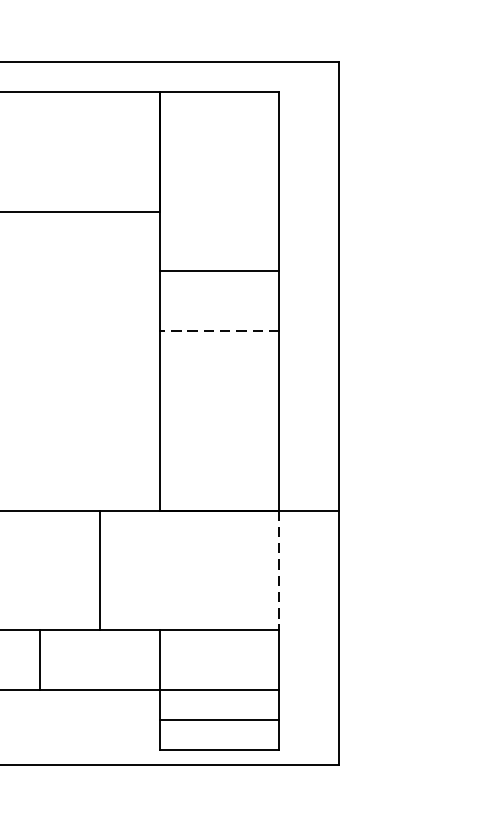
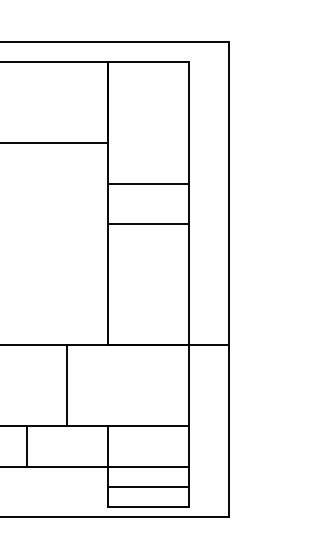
line: (218, 331) -> (147, 224), dashed -> solid
line: (278, 571) -> (188, 386), dashed -> solid

